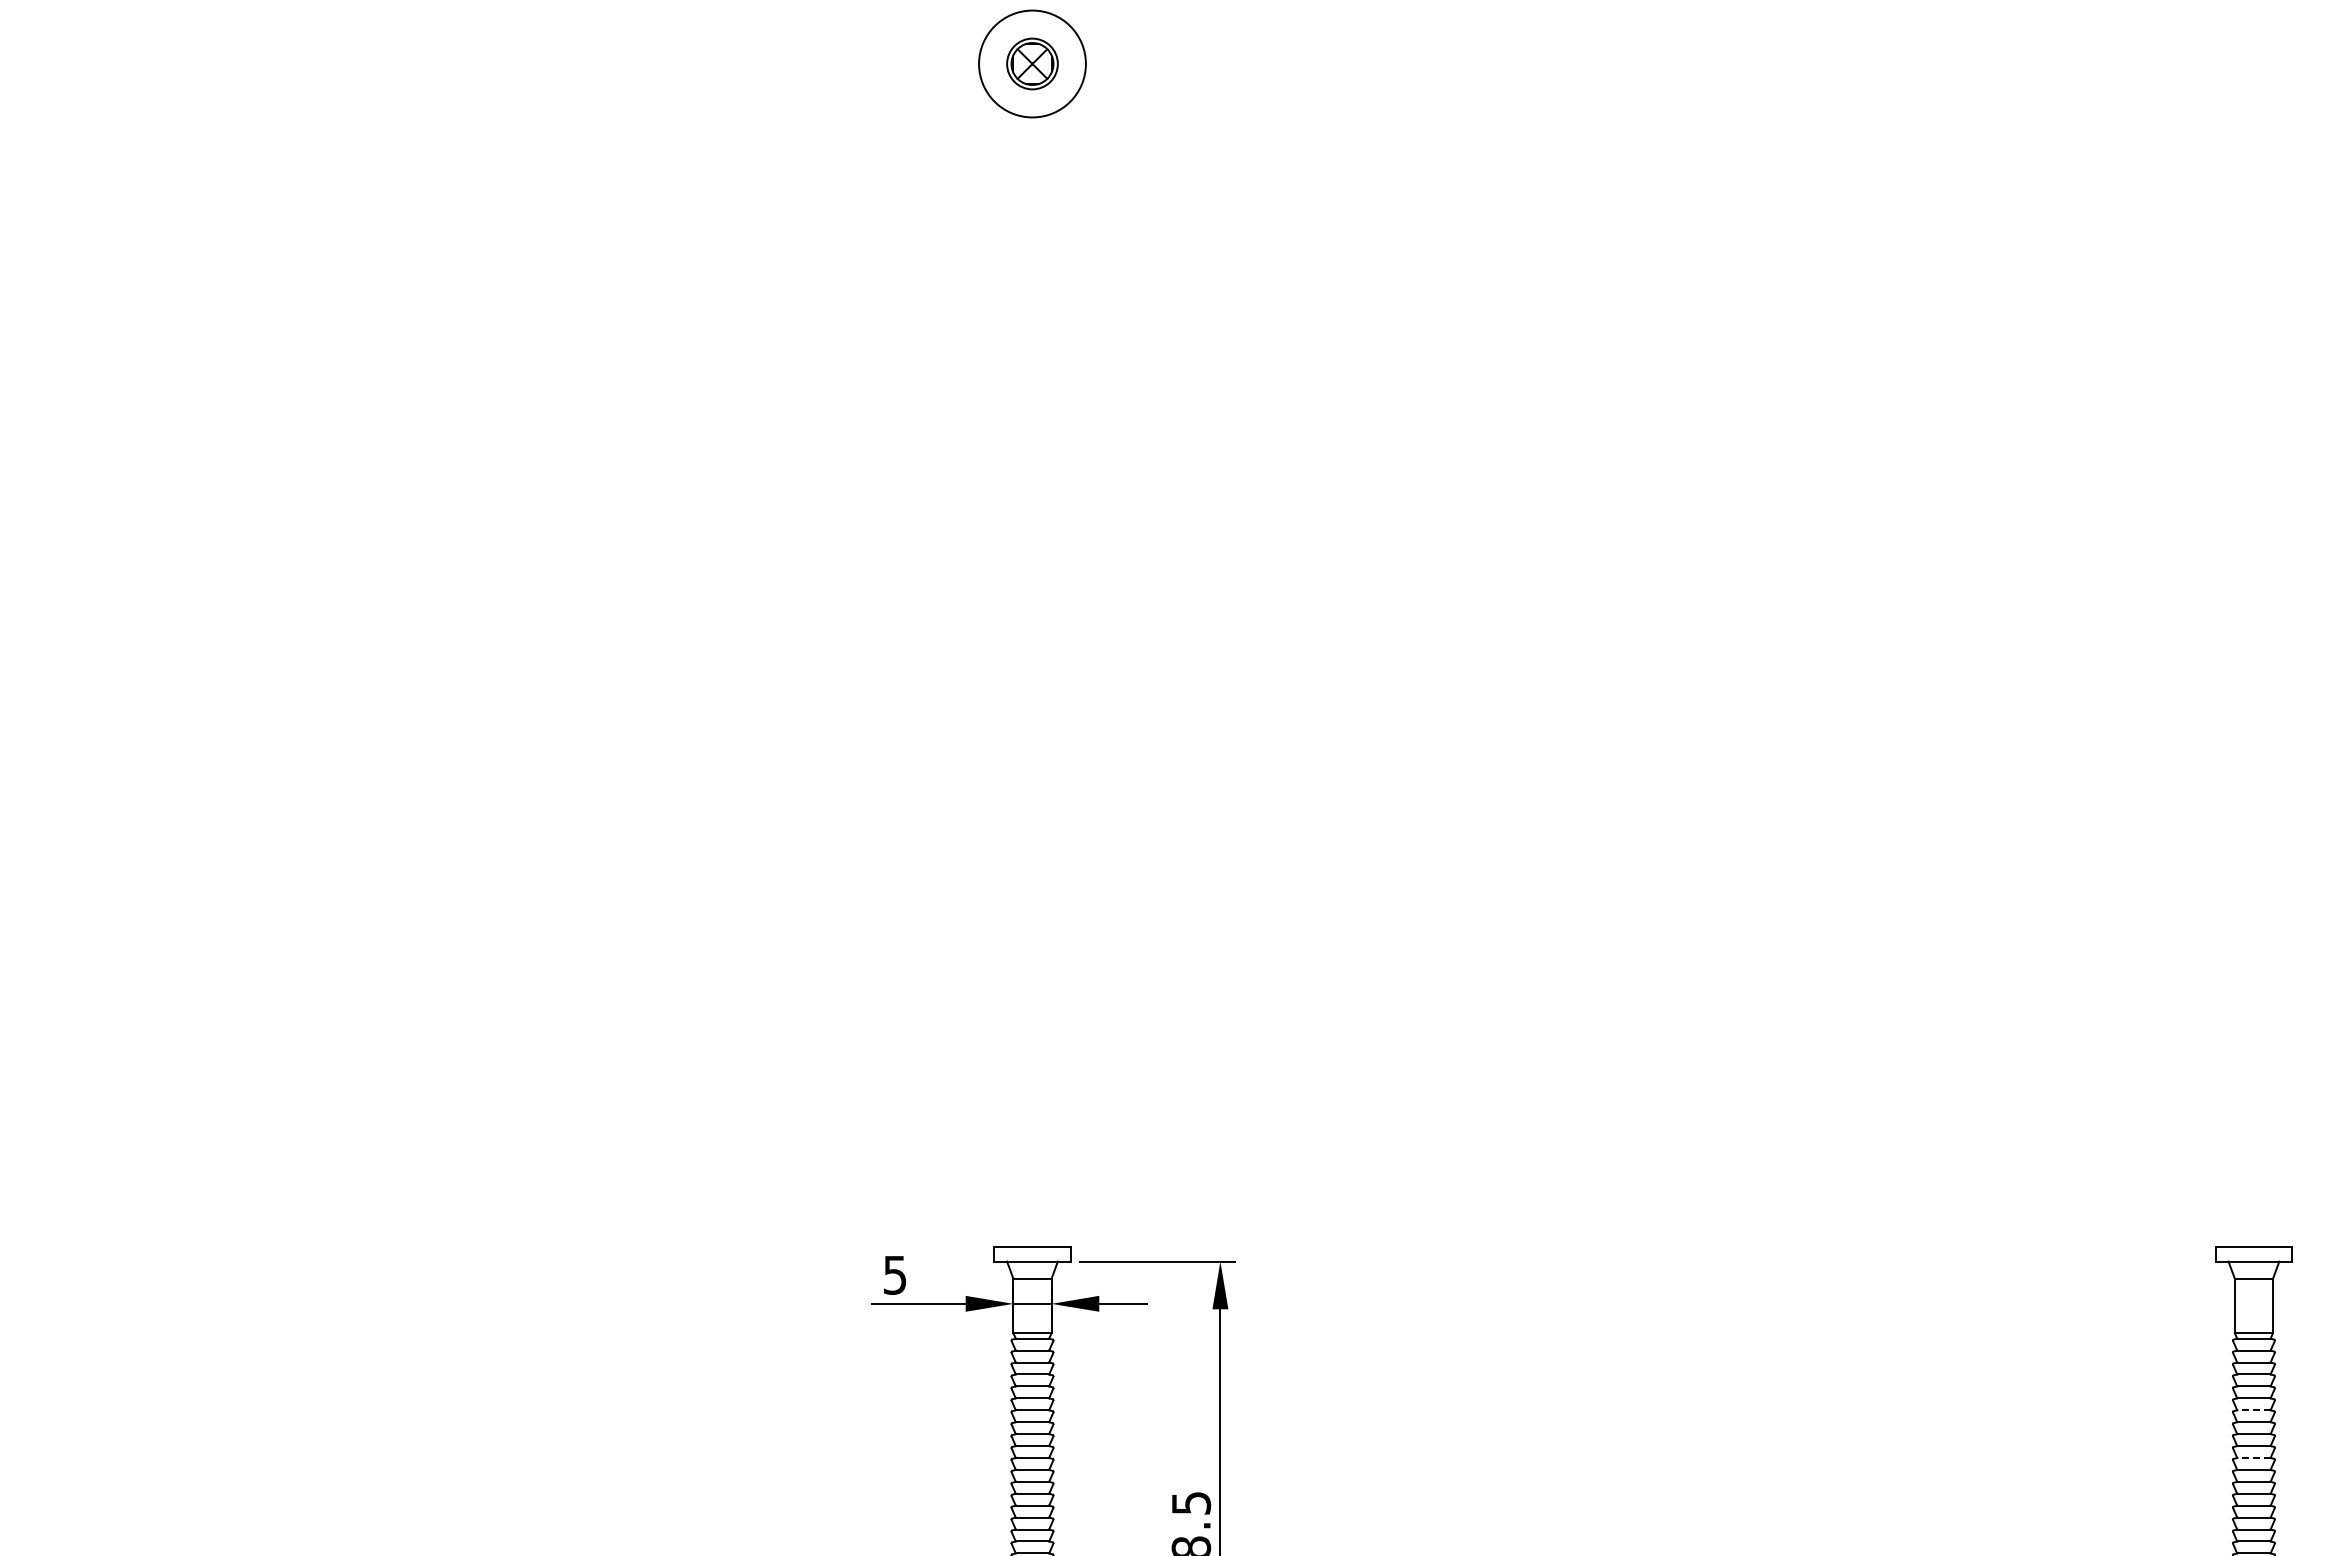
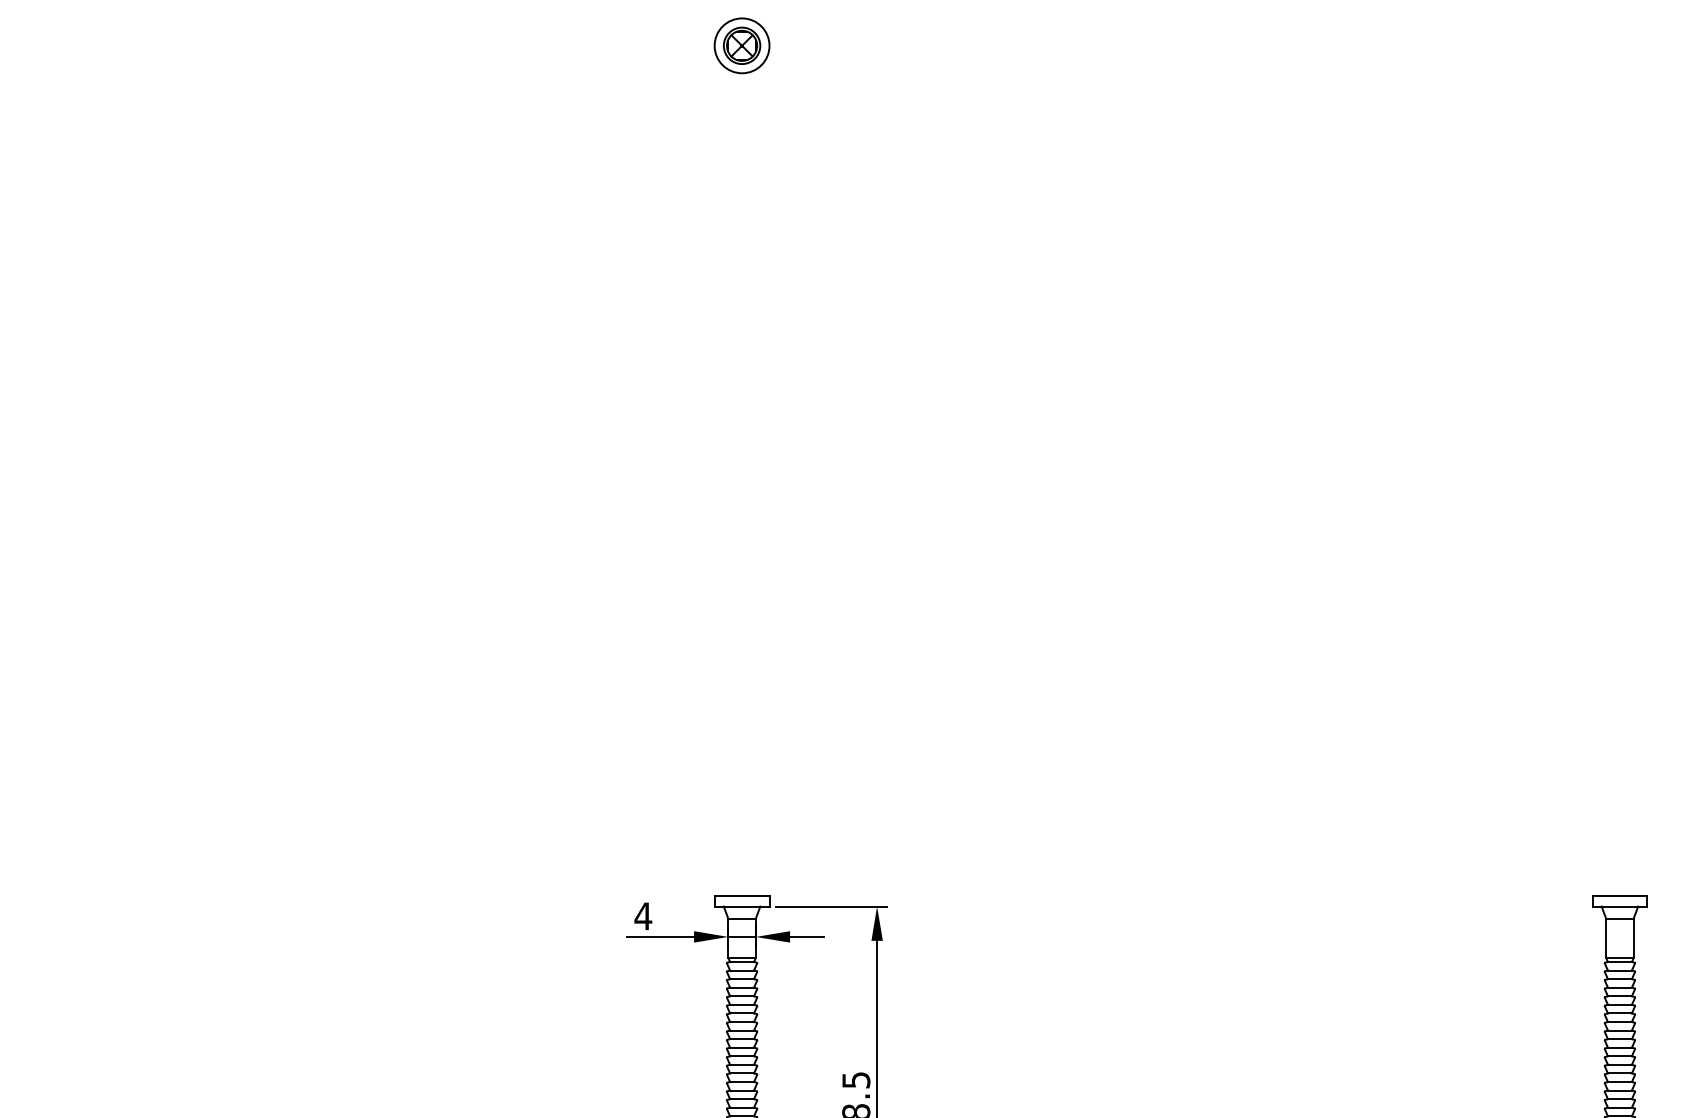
circle: (1032, 63) -> (742, 45), size x0.71
text: (894, 1275) -> (642, 916), 5 -> 4
line: (2253, 1410) -> (1619, 1013), dashed -> solid
line: (2253, 1457) -> (1619, 1047), dashed -> solid

